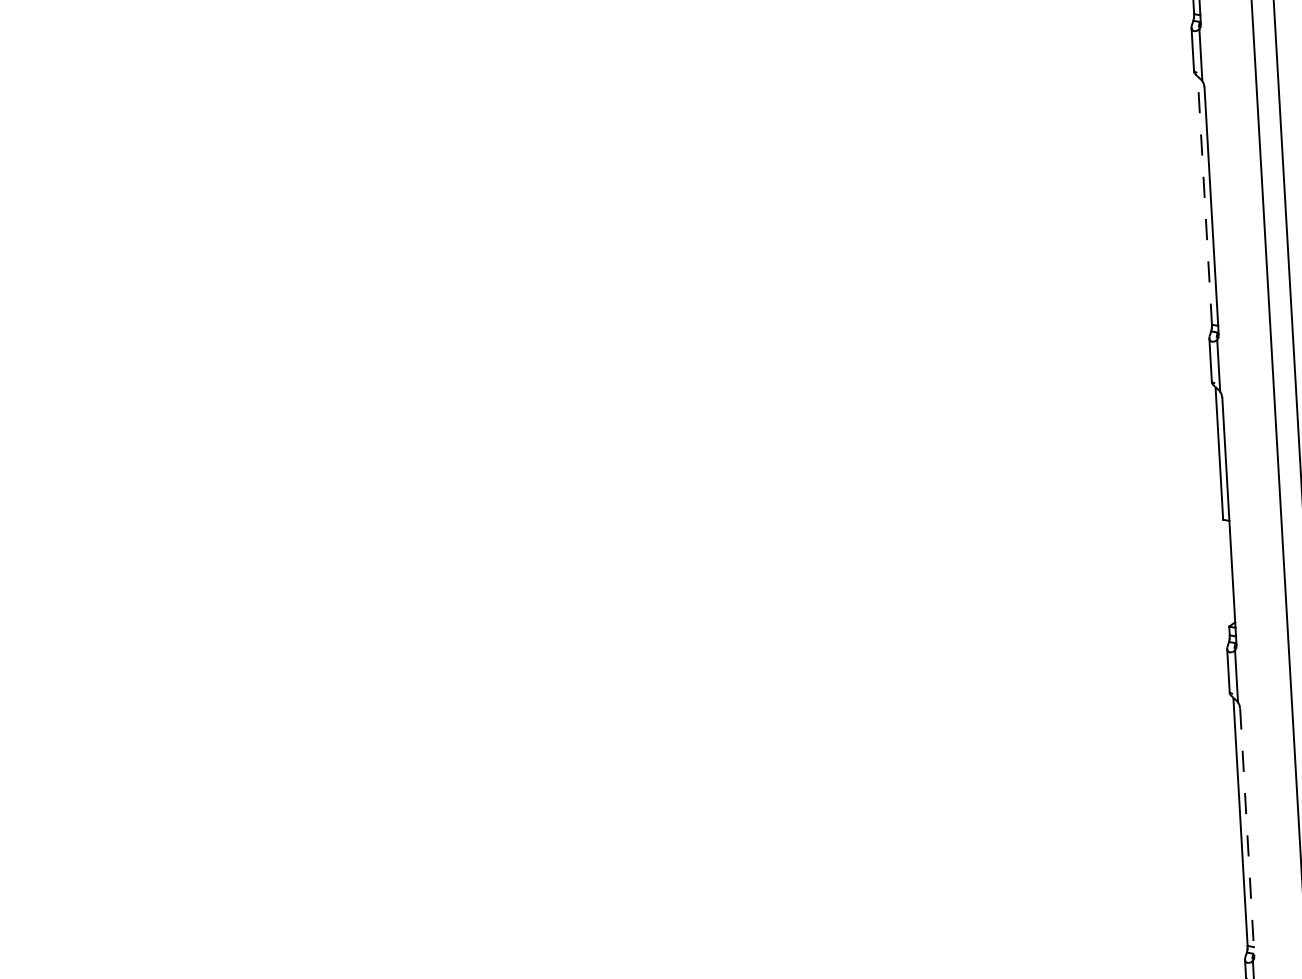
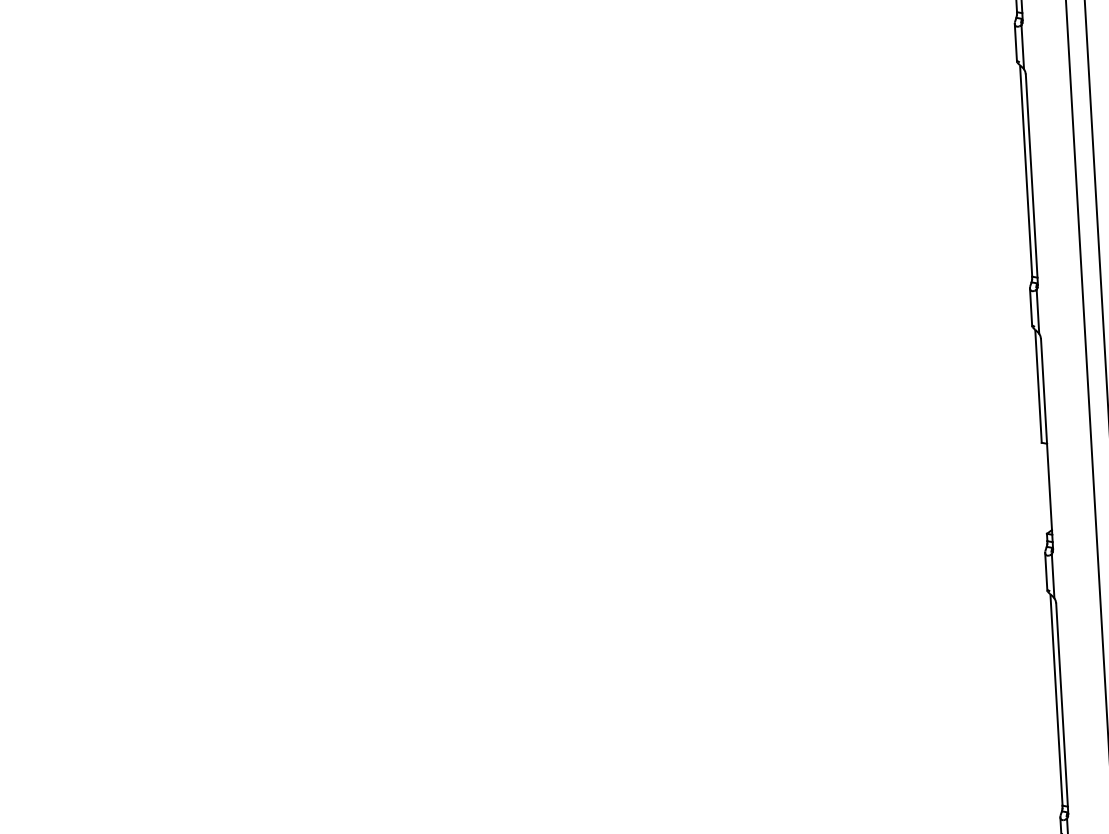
line: (1205, 200) -> (1026, 170), dashed -> solid
line: (1247, 832) -> (1062, 709), dashed -> solid

